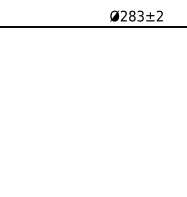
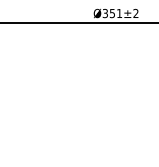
text: (132, 15) -> (112, 12), Ø283±2 -> Ø351±2

